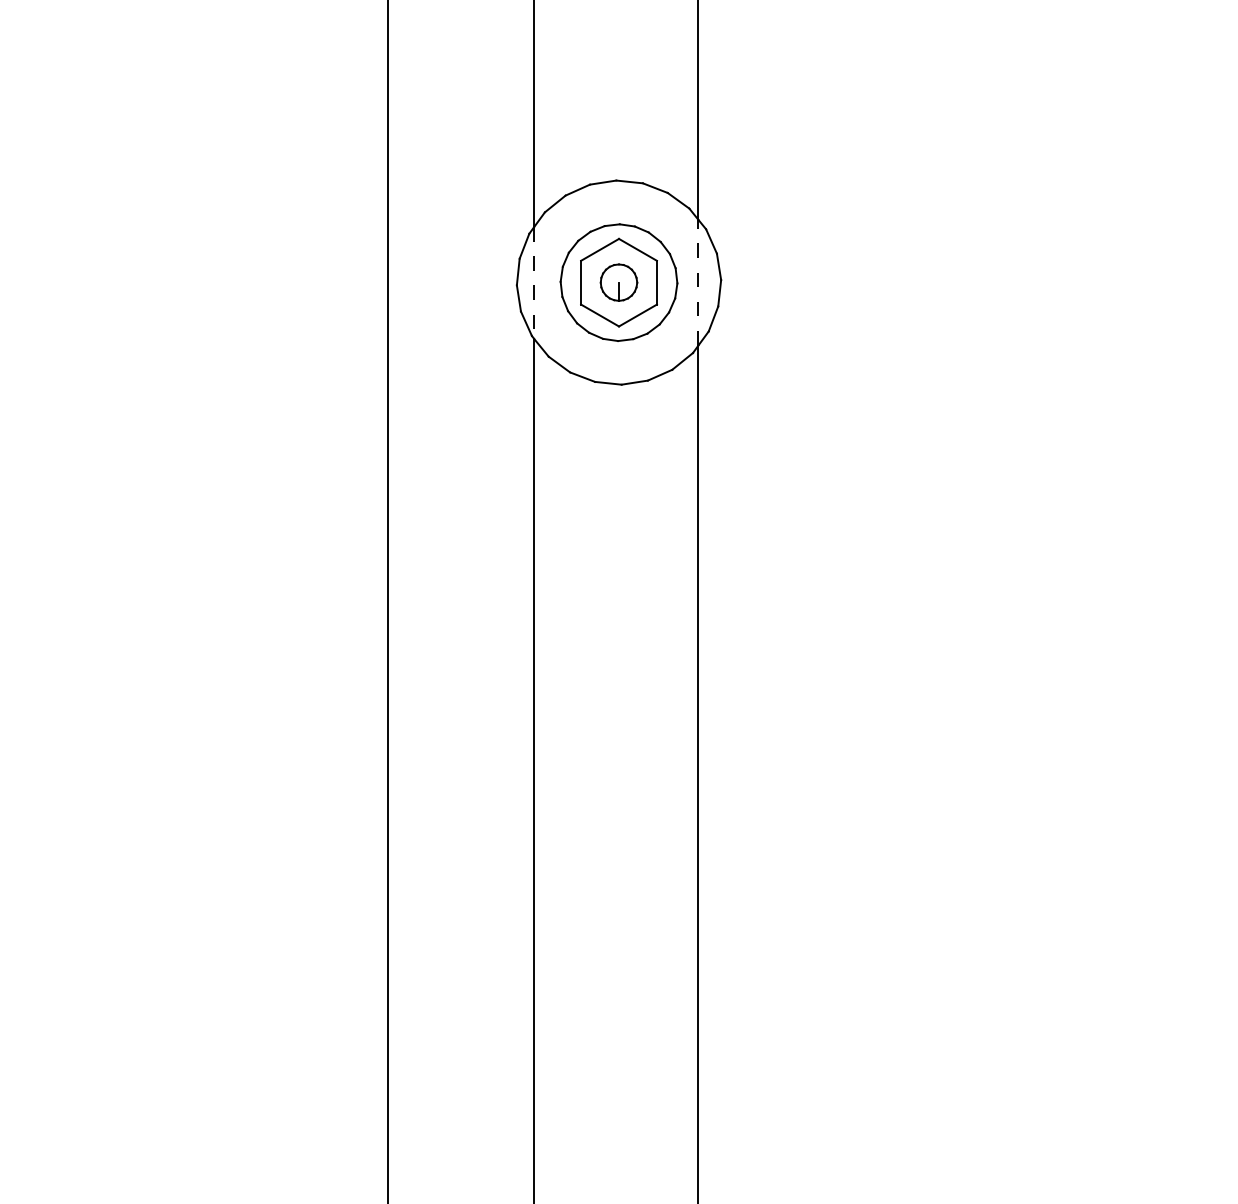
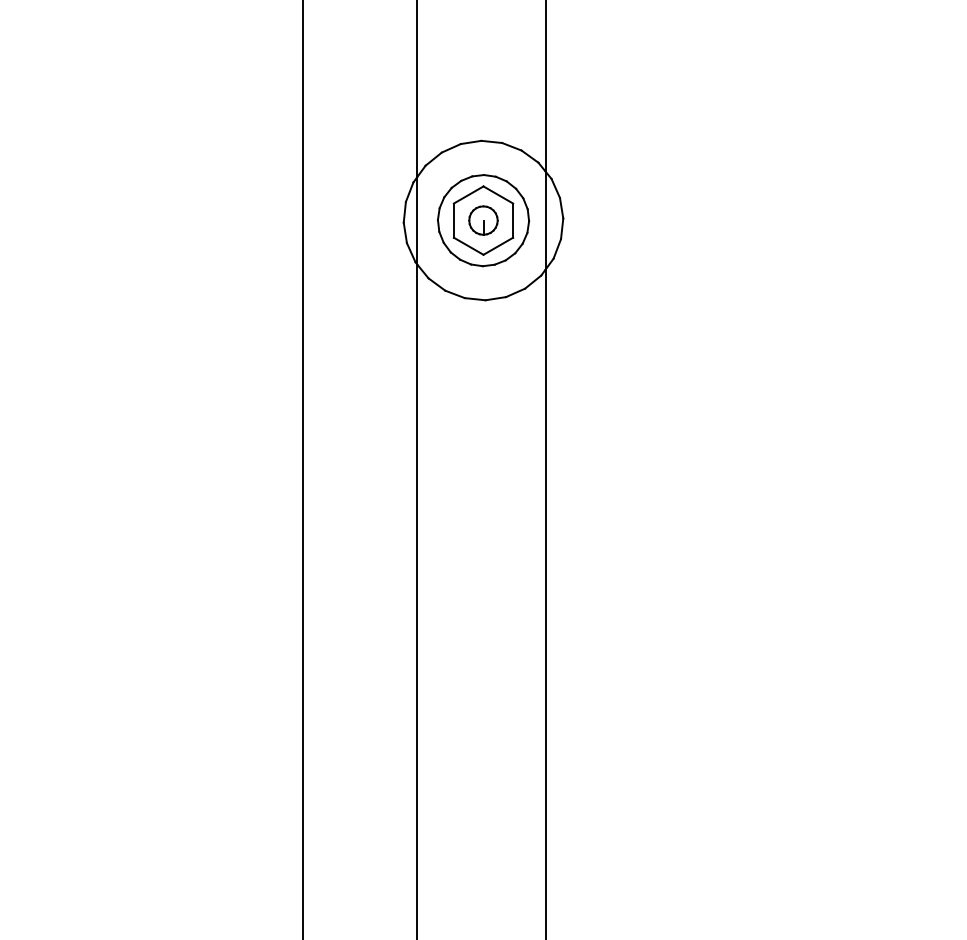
line: (698, 282) -> (545, 220), dashed -> solid
line: (534, 283) -> (417, 221), dashed -> solid

